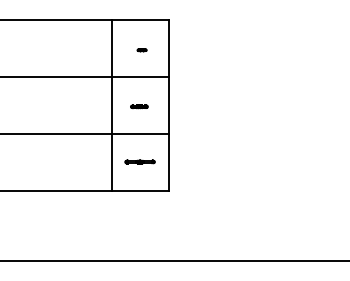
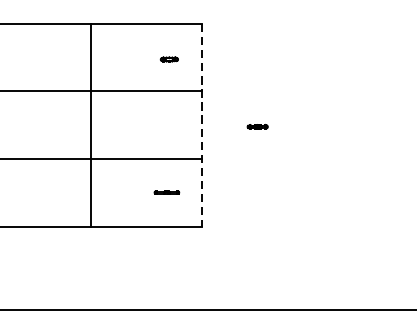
part: (141, 50) -> (168, 59), size x1.6
line: (112, 105) -> (91, 125), moved
line: (169, 105) -> (201, 125), solid -> dashed
part: (139, 106) -> (257, 126), moved
part: (139, 161) -> (166, 191), size x0.7

